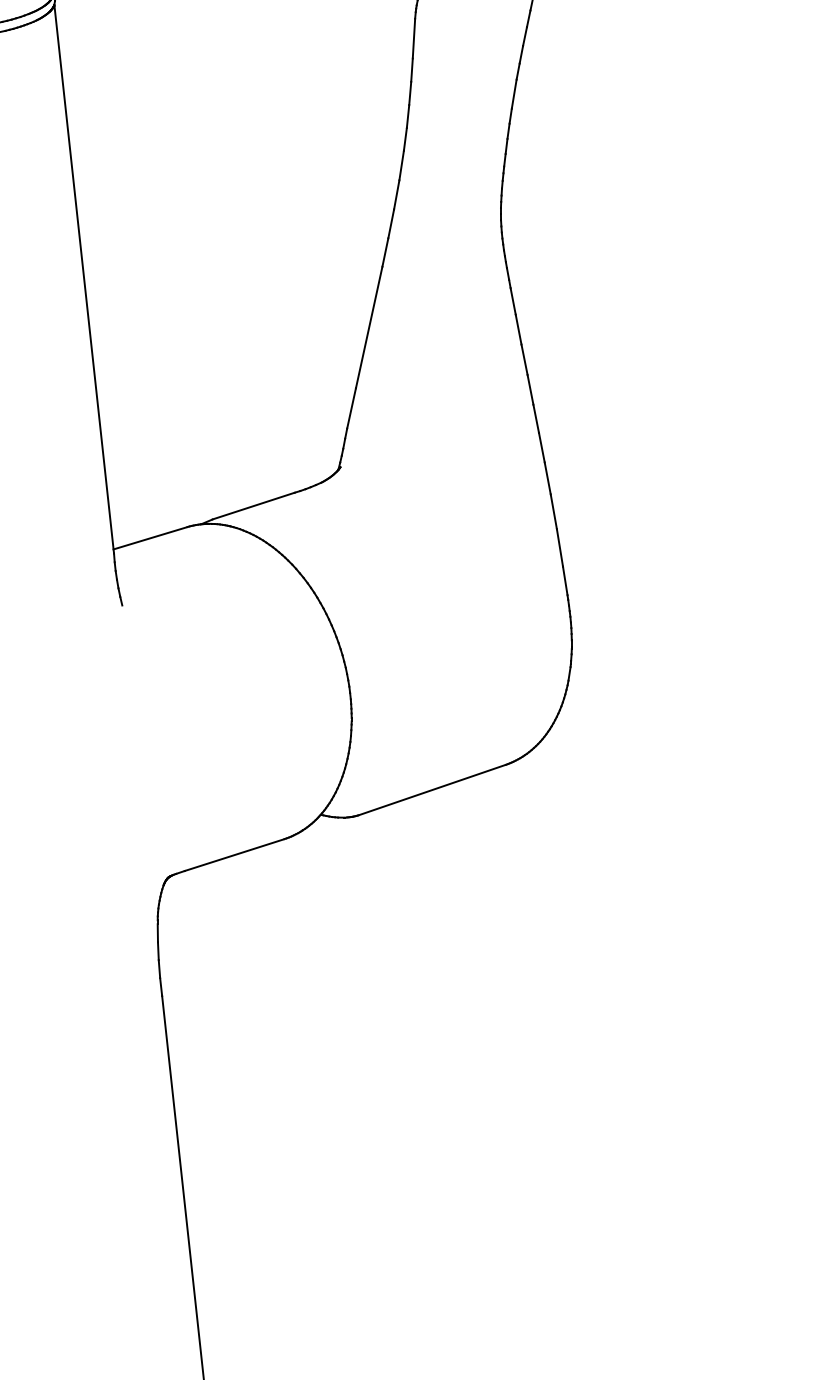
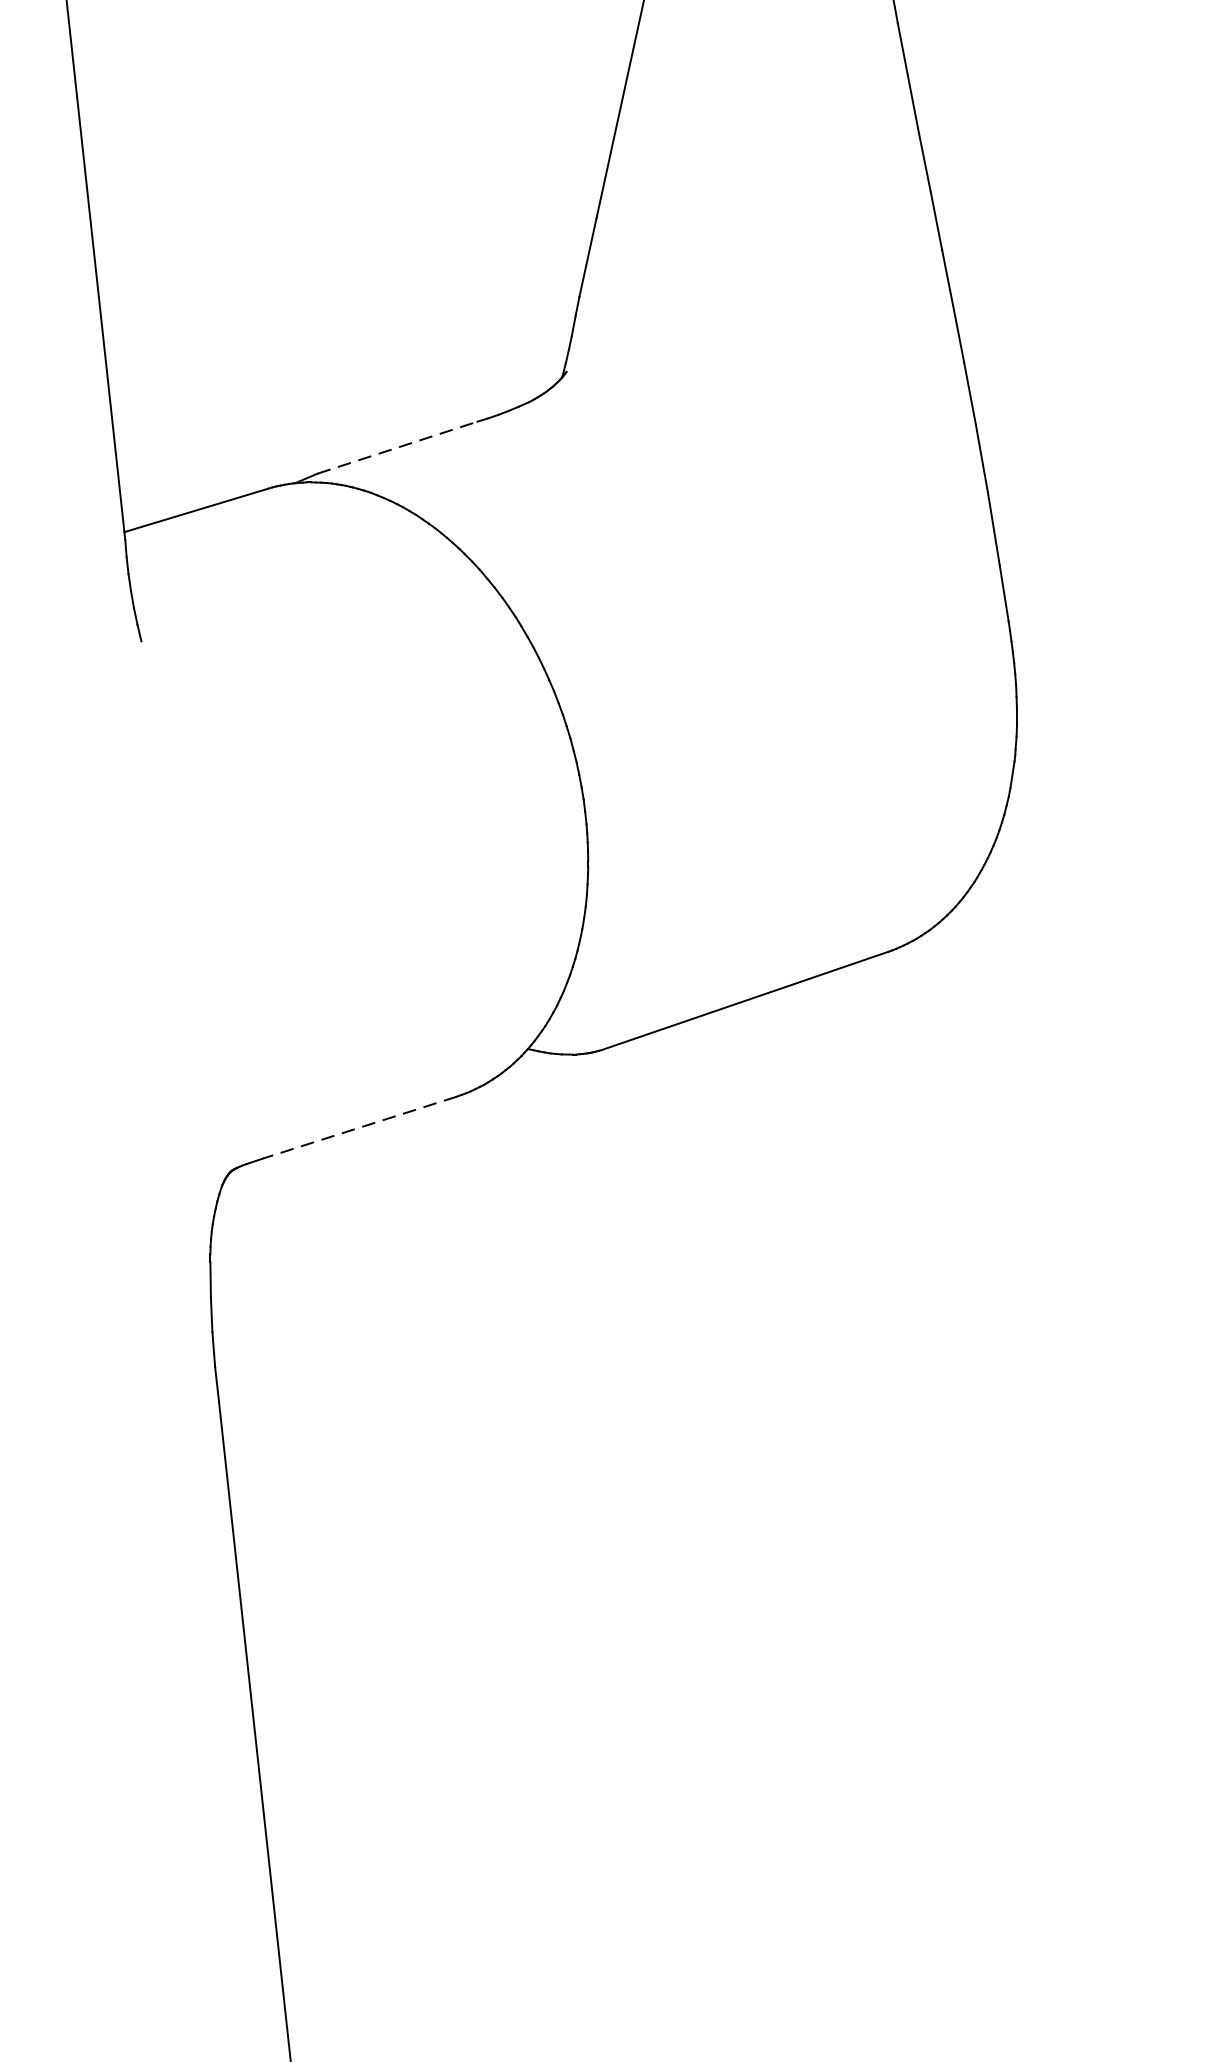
line: (254, 505) -> (398, 446), solid -> dashed
line: (234, 855) -> (359, 1128), solid -> dashed

